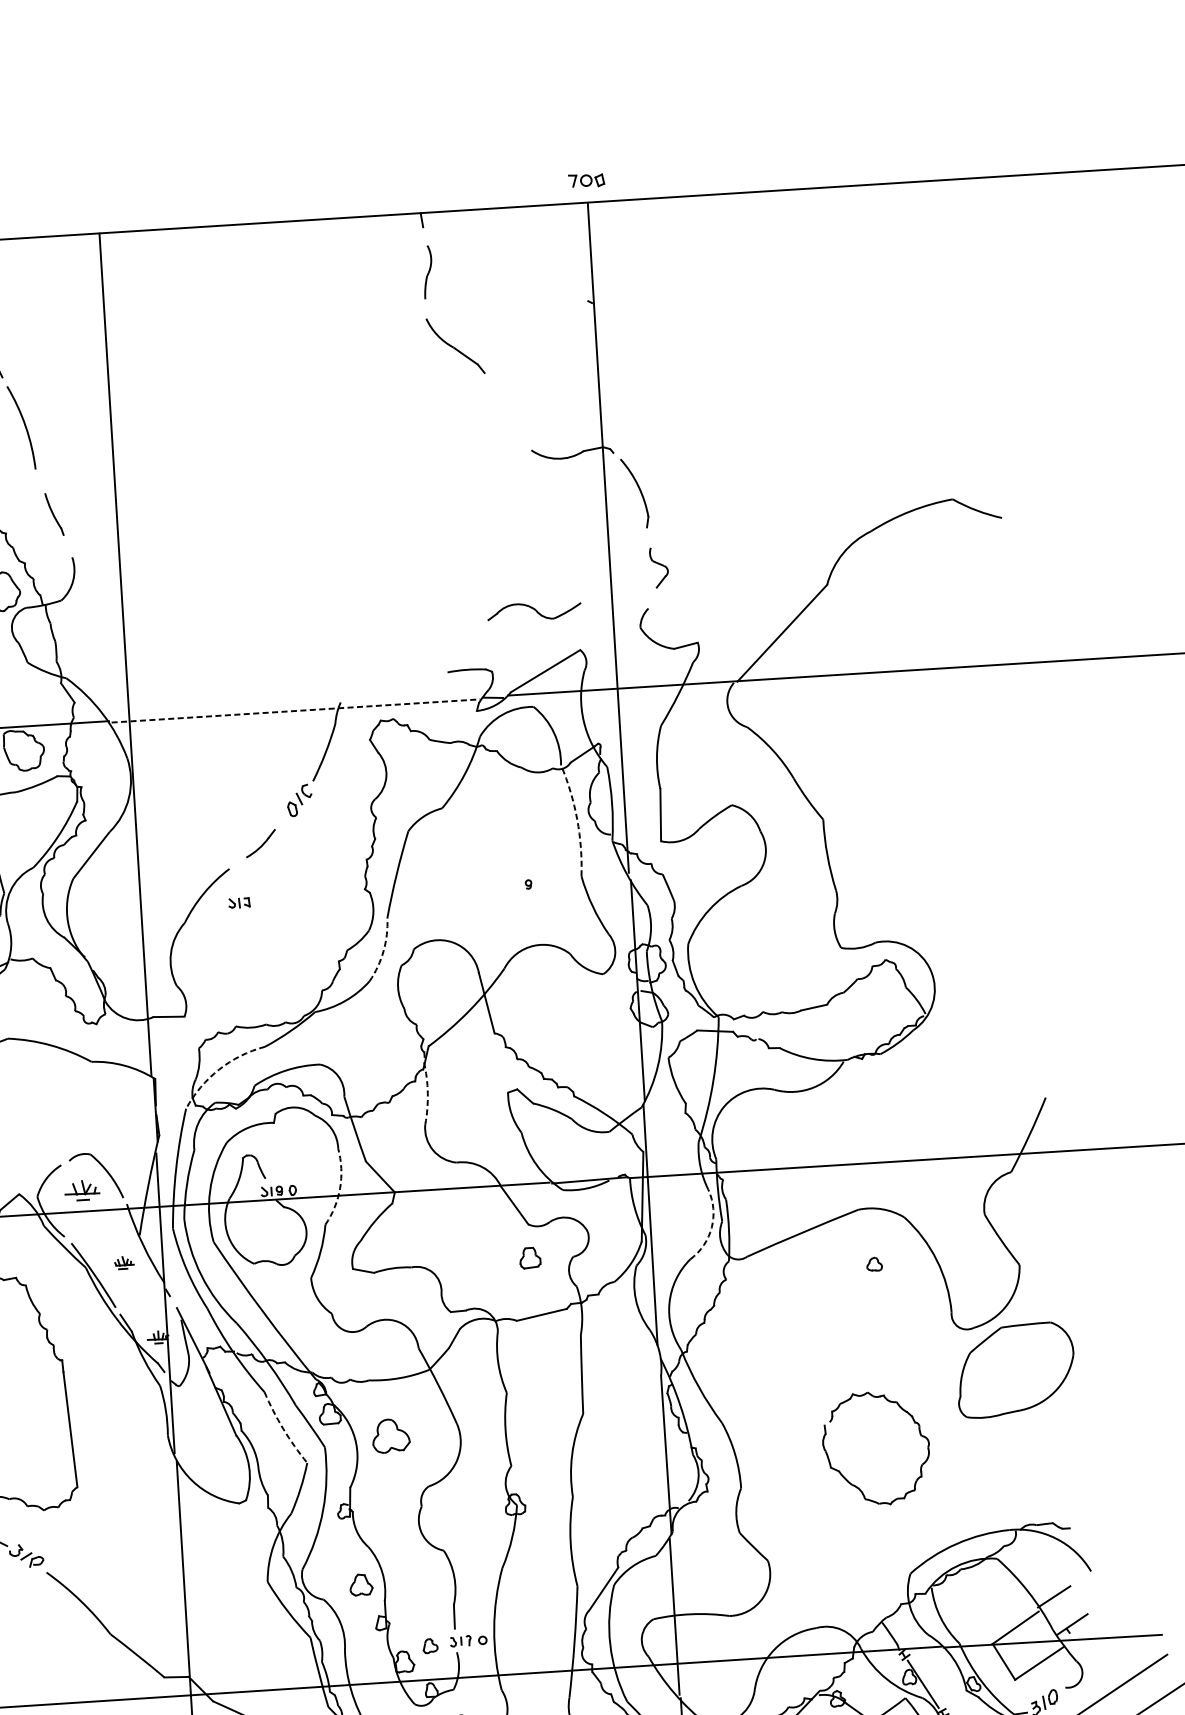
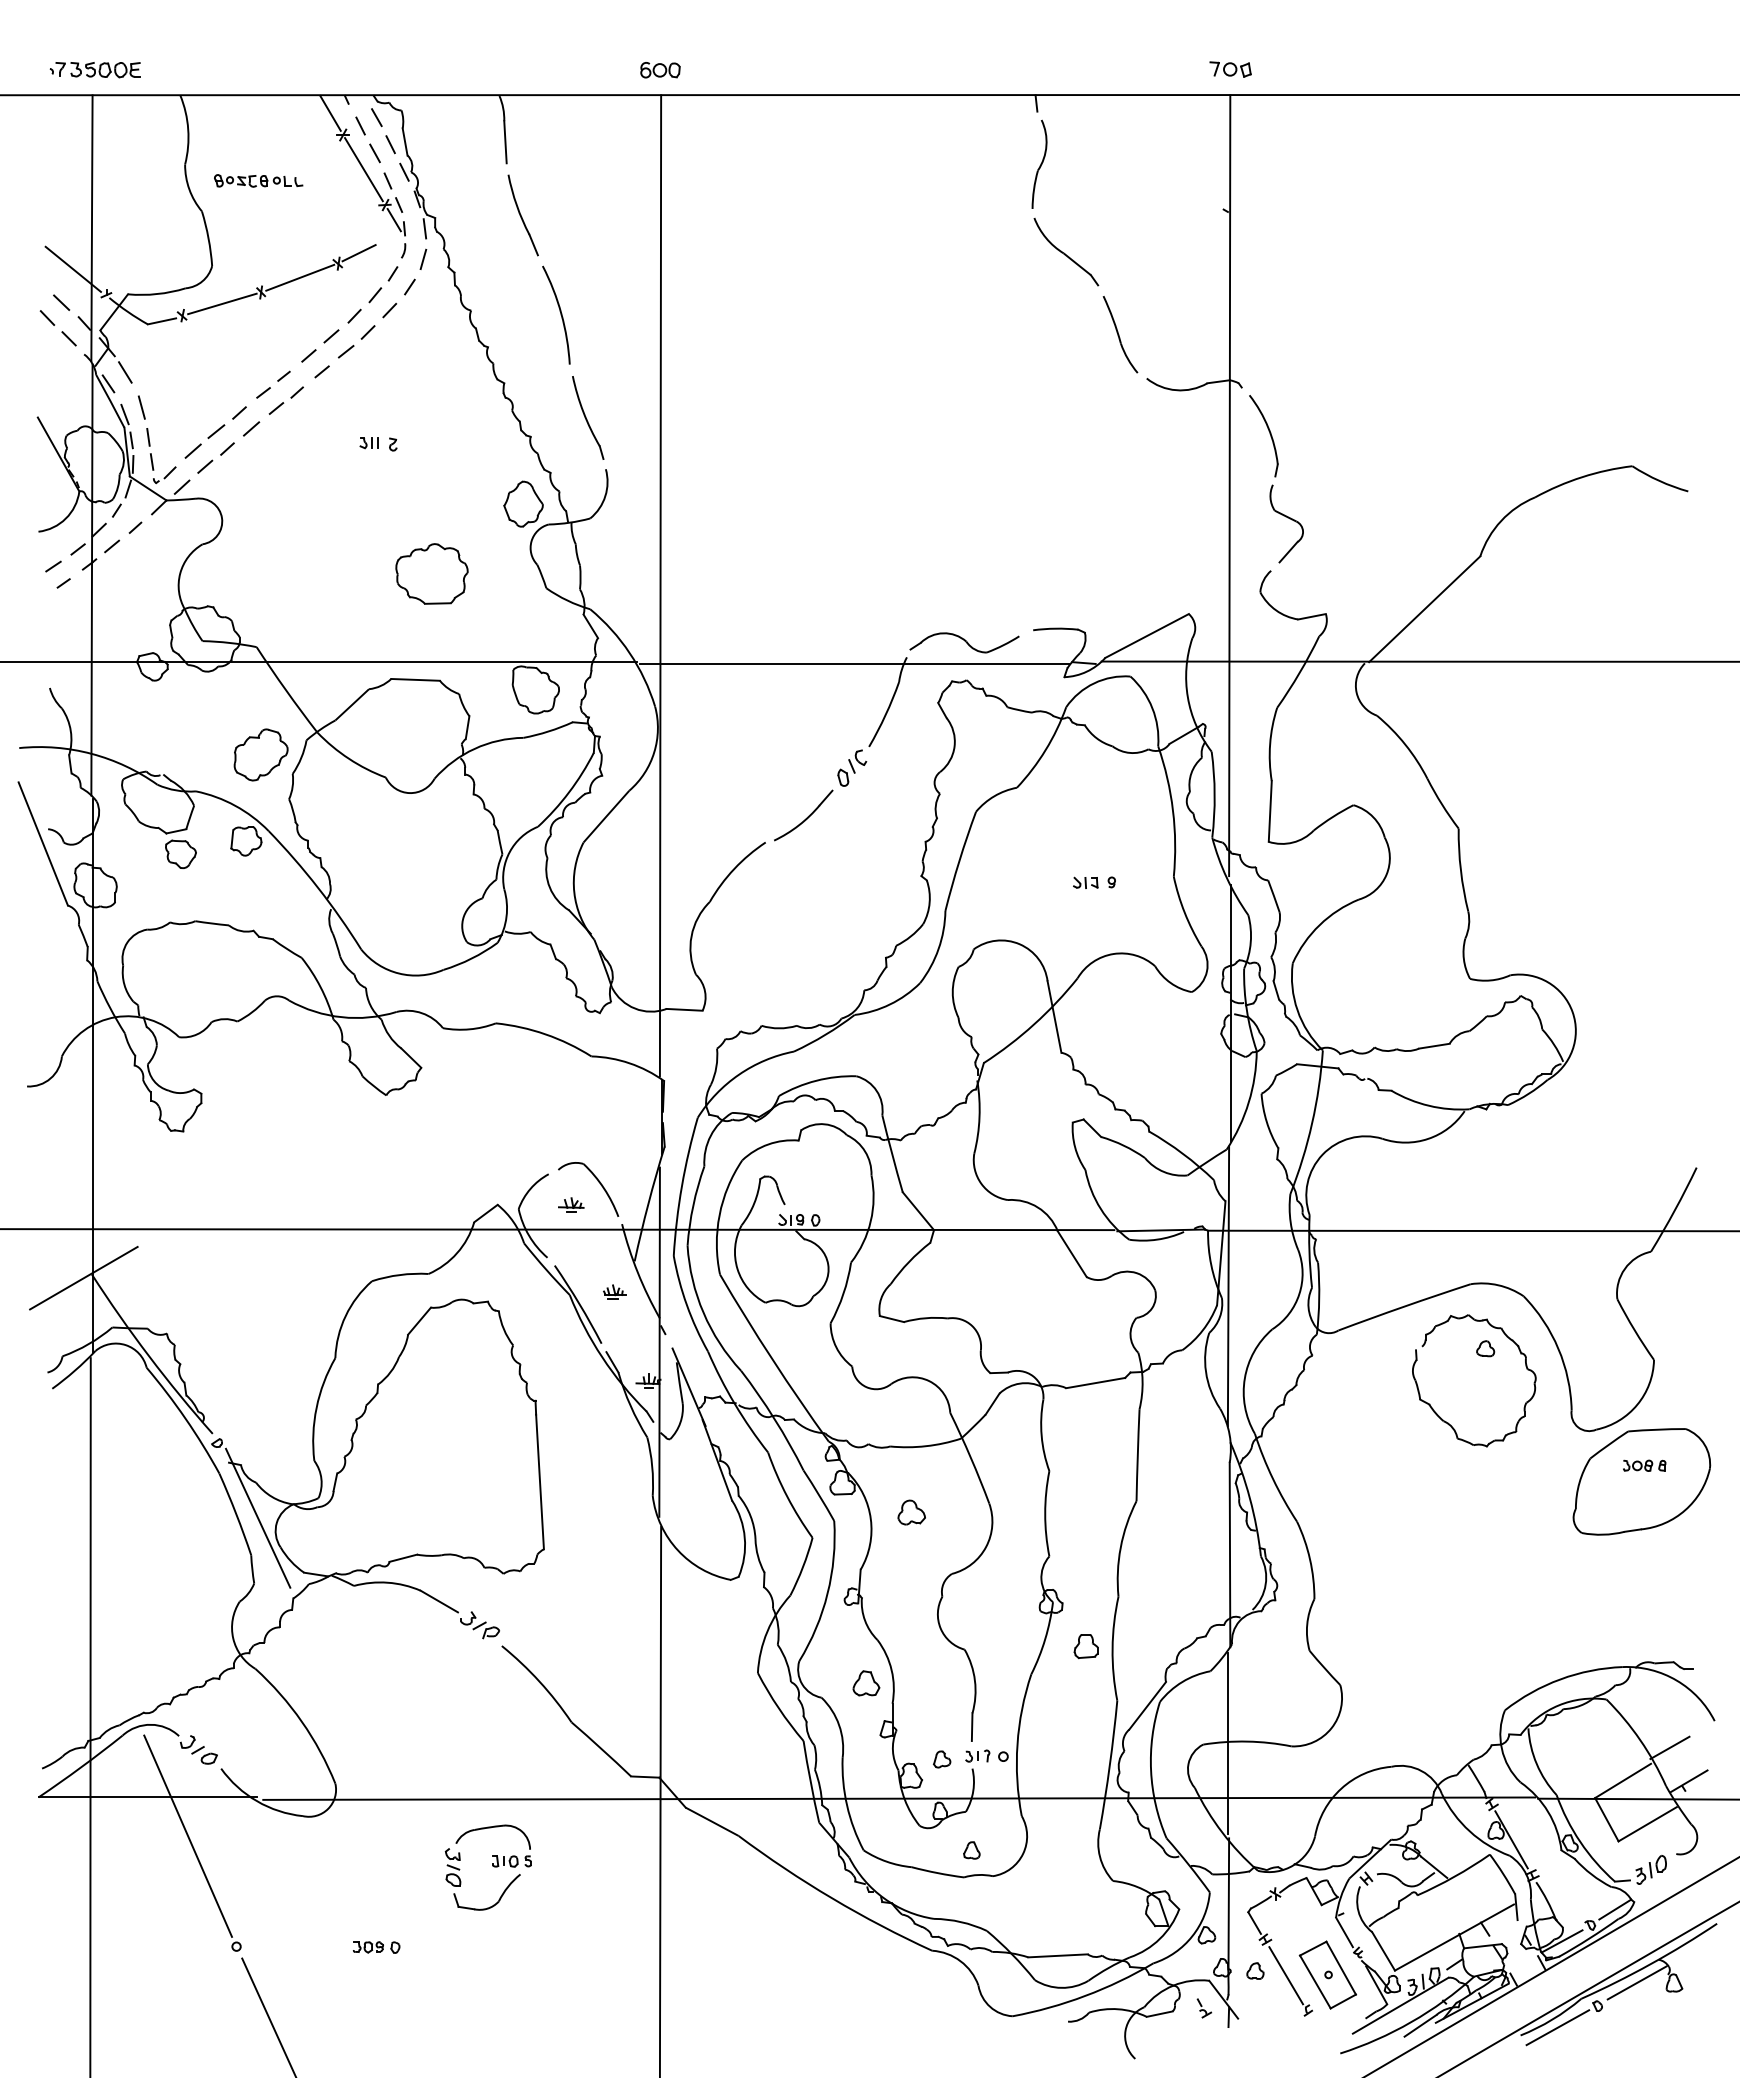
part: (97, 212) -> (660, 70), added
part: (427, 271) -> (1039, 163), size x1.43
part: (506, 413) -> (1120, 334), added
part: (54, 513) -> (588, 417), size x1.67
part: (659, 567) -> (1286, 523), size x1.67
part: (534, 611) -> (964, 642), moved
line: (296, 710) -> (854, 663), dashed -> solid
arc: (577, 819) -> (1173, 810), dashed -> solid
part: (260, 843) -> (803, 815), size x1.67
part: (239, 902) -> (1085, 882), moved
arc: (383, 951) -> (938, 949), dashed -> solid
arc: (219, 1069) -> (739, 1074), dashed -> solid
arc: (427, 1093) -> (979, 1117), dashed -> solid
arc: (339, 1188) -> (870, 1221), dashed -> solid
part: (82, 1189) -> (571, 1204), size x0.62
arc: (711, 1227) -> (1299, 1294), dashed -> solid
part: (529, 1258) -> (1085, 1646), moved
part: (1017, 1355) -> (1644, 1465), added
arc: (283, 1428) -> (787, 1496), dashed -> solid
part: (390, 1435) -> (911, 1512), size x0.62
part: (856, 1485) -> (1448, 1422), moved

